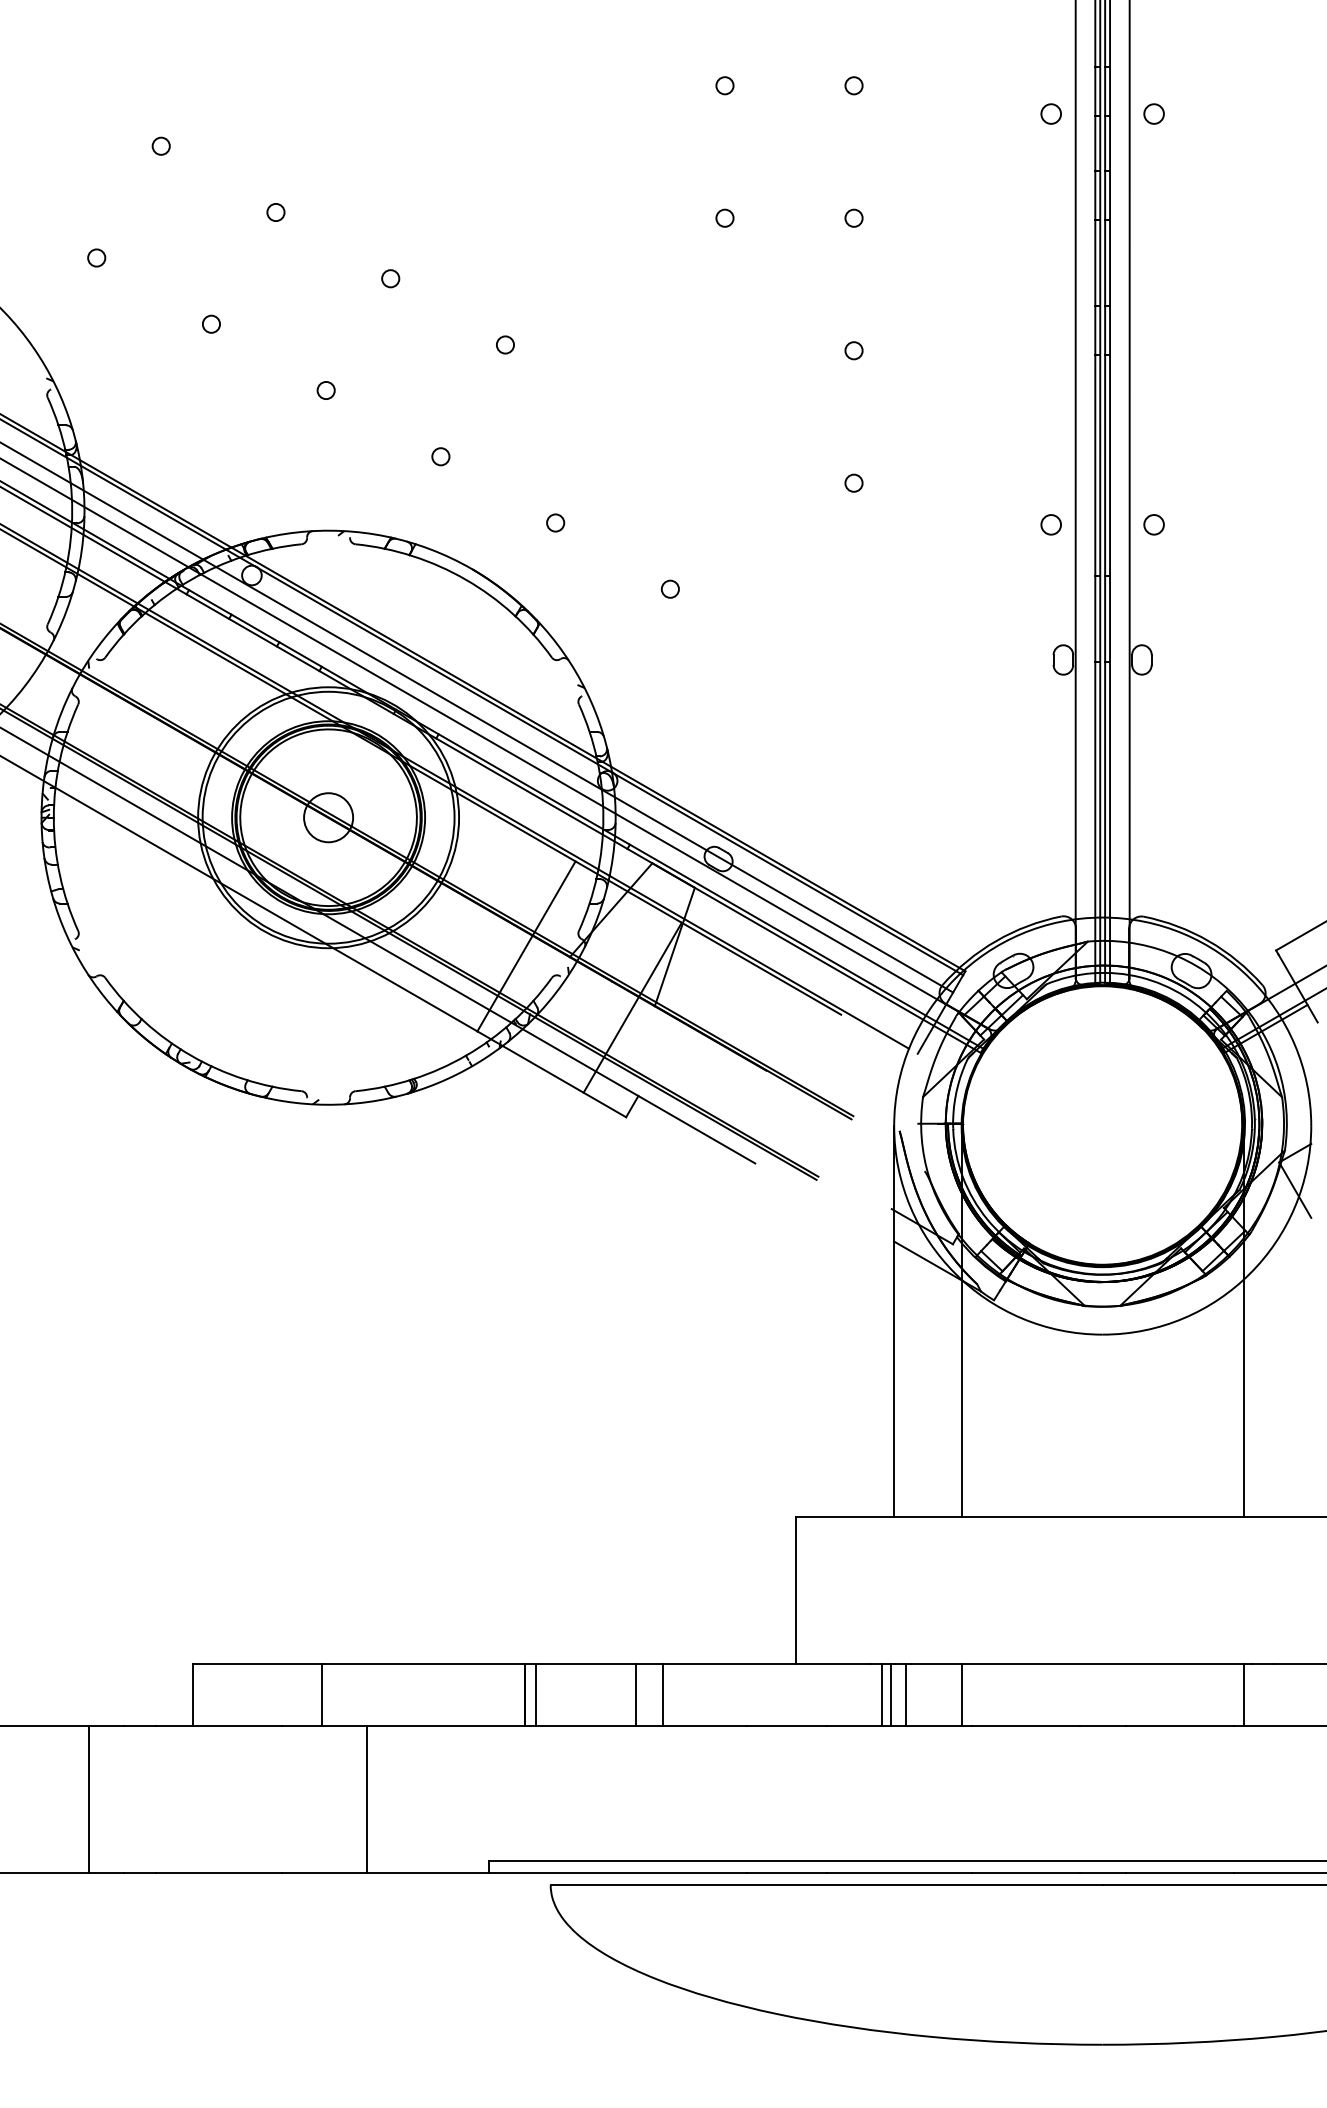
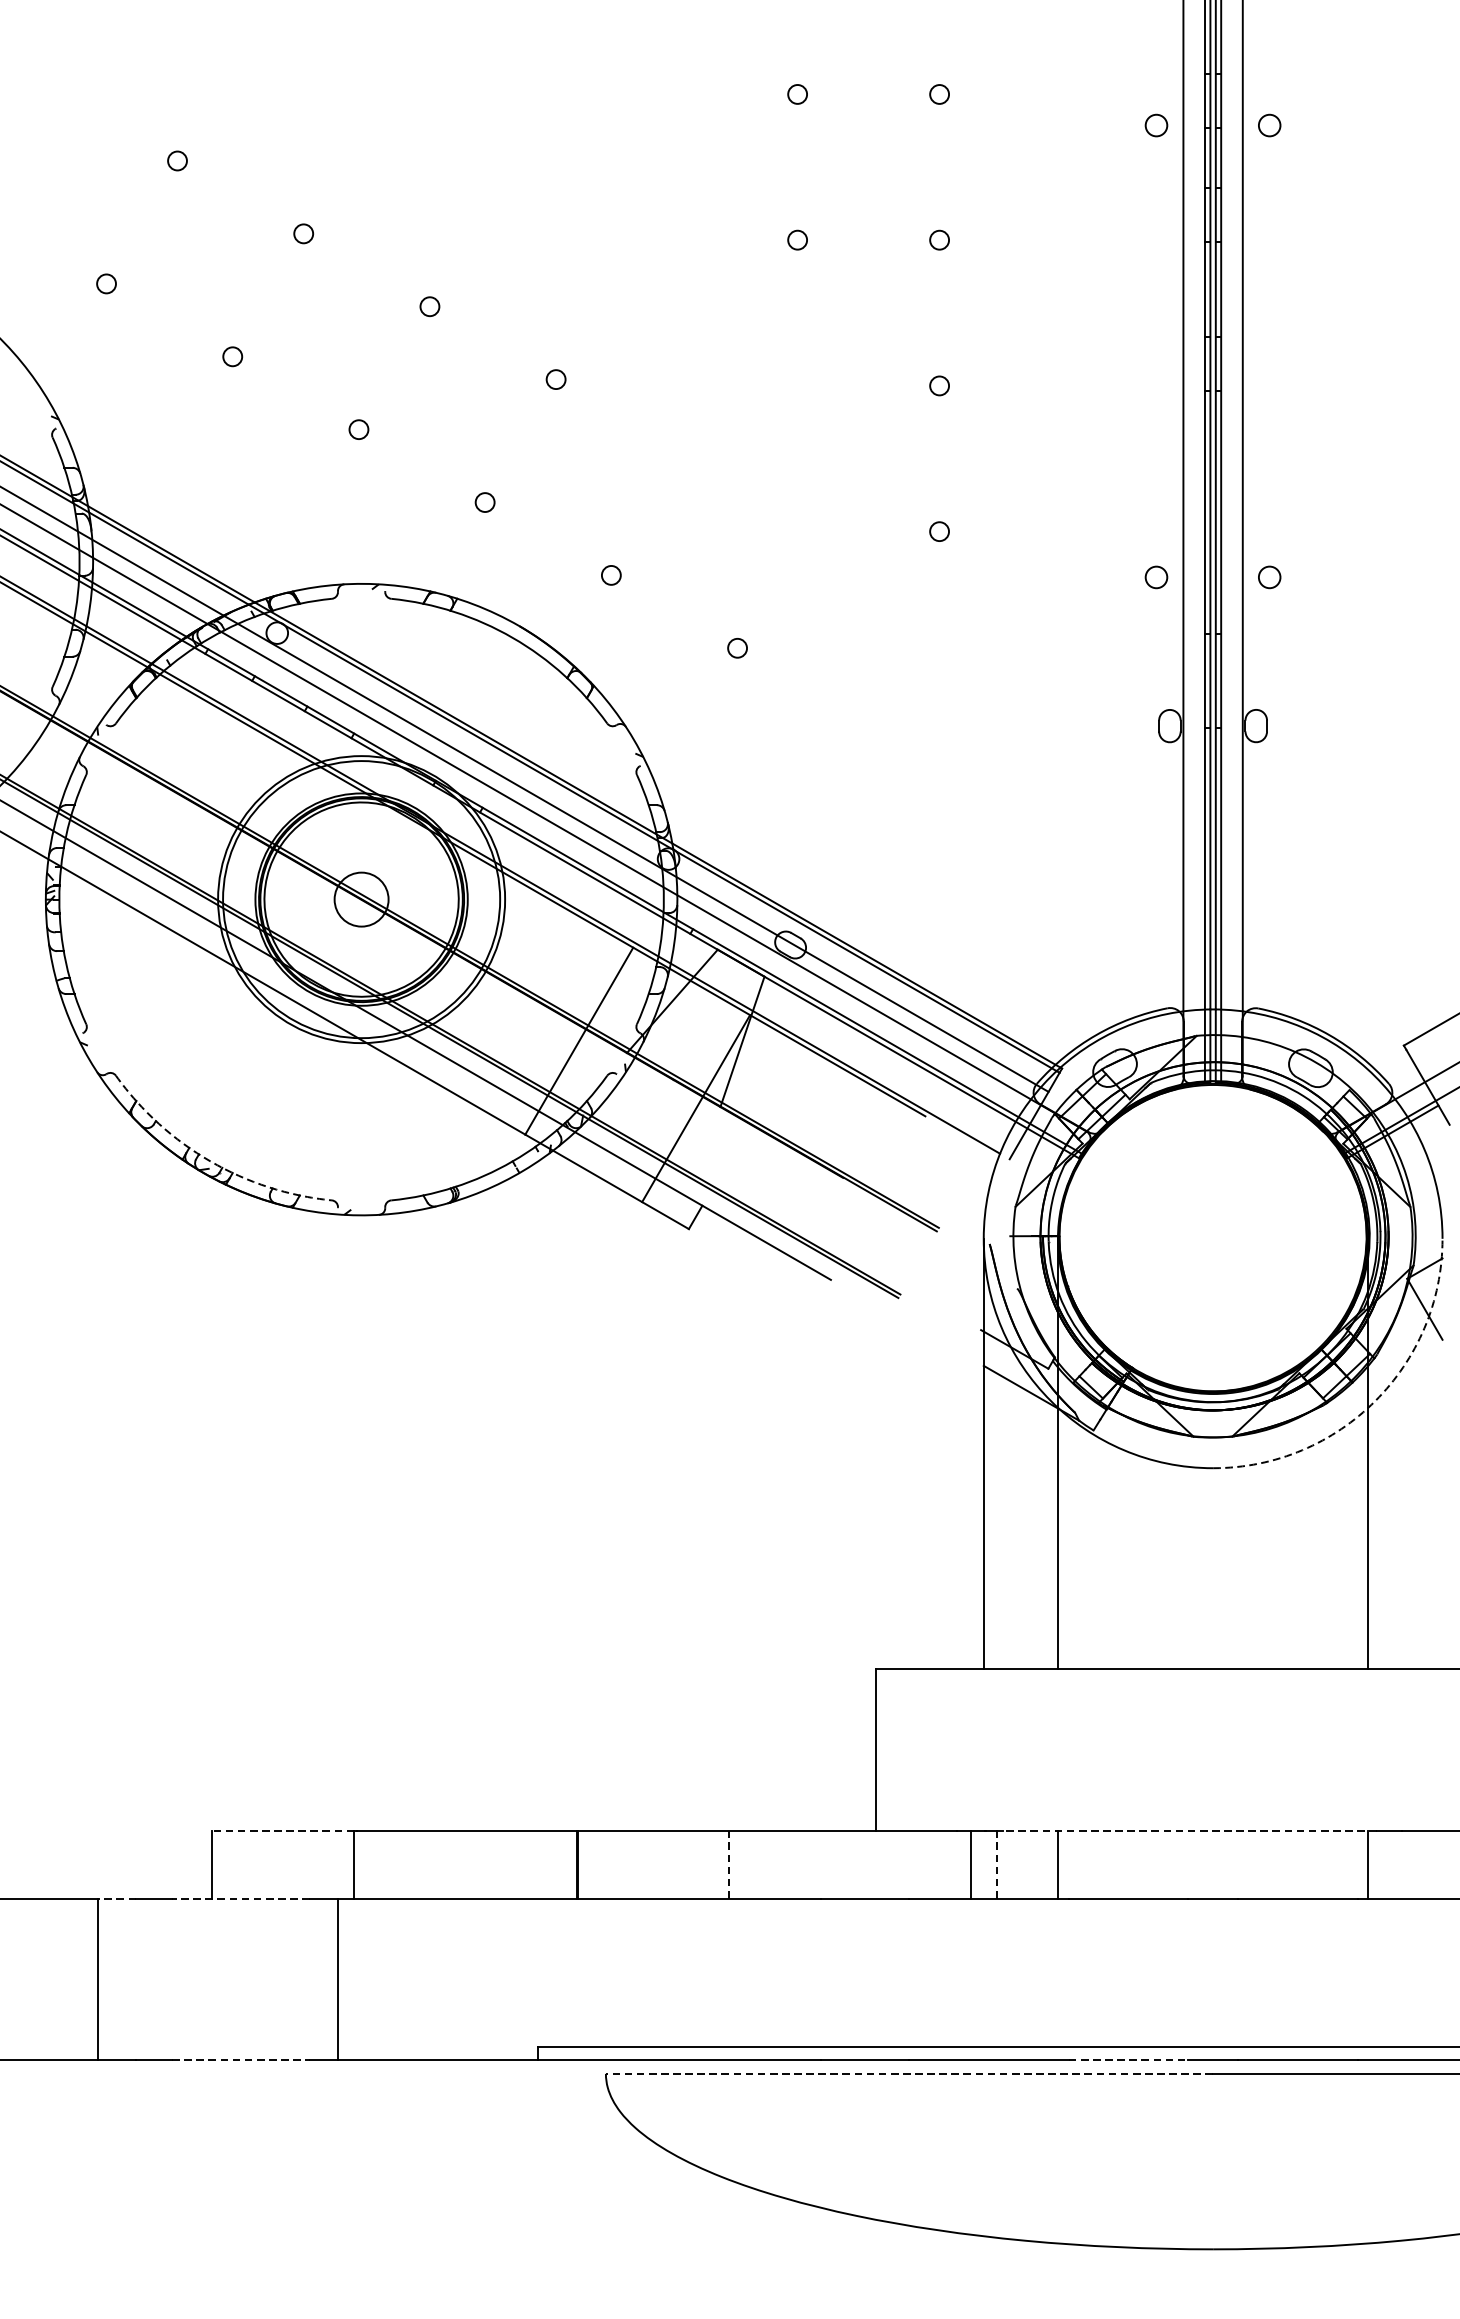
arc: (191, 1055) -> (210, 1161), solid -> dashed
arc: (1250, 1273) -> (1375, 1400), solid -> dashed
line: (256, 1664) -> (282, 1831), solid -> dashed
line: (1081, 1664) -> (1189, 1831), solid -> dashed
line: (535, 1694) -> (589, 1864), removed
line: (636, 1694) -> (700, 1864), removed
line: (890, 1694) -> (979, 1864), removed
line: (662, 1695) -> (728, 1865), solid -> dashed
line: (905, 1695) -> (996, 1865), solid -> dashed
line: (106, 1725) -> (117, 1898), solid -> dashed
line: (218, 1725) -> (240, 1898), solid -> dashed
line: (367, 1799) -> (338, 1979), moved
line: (218, 1873) -> (240, 2060), solid -> dashed
line: (1026, 1873) -> (1129, 2060), solid -> dashed
line: (826, 1885) -> (909, 2074), solid -> dashed

